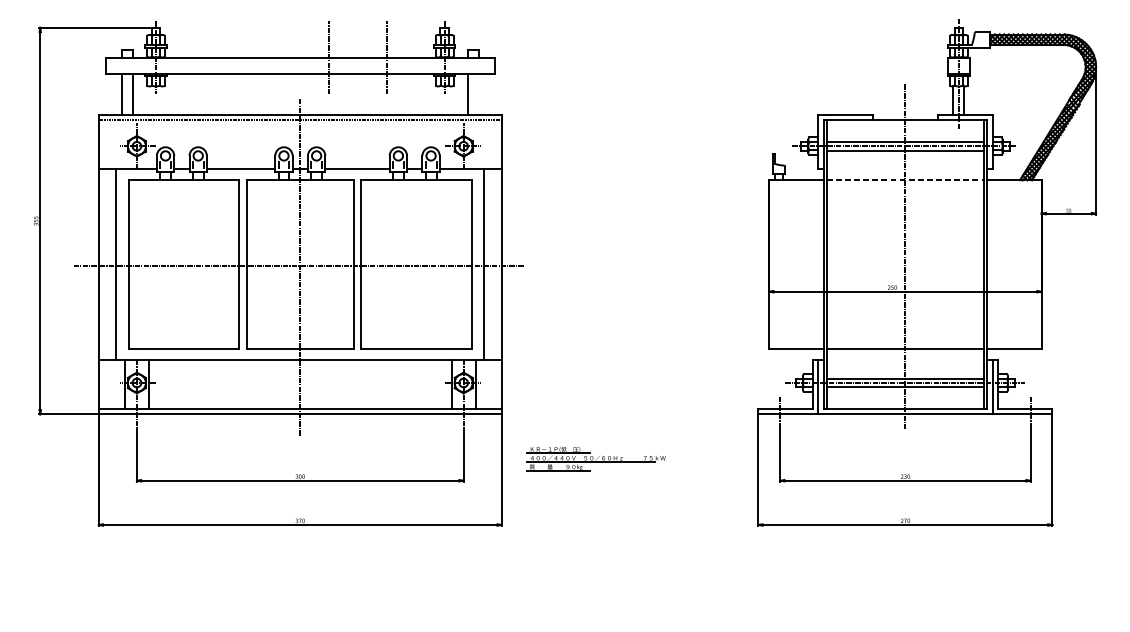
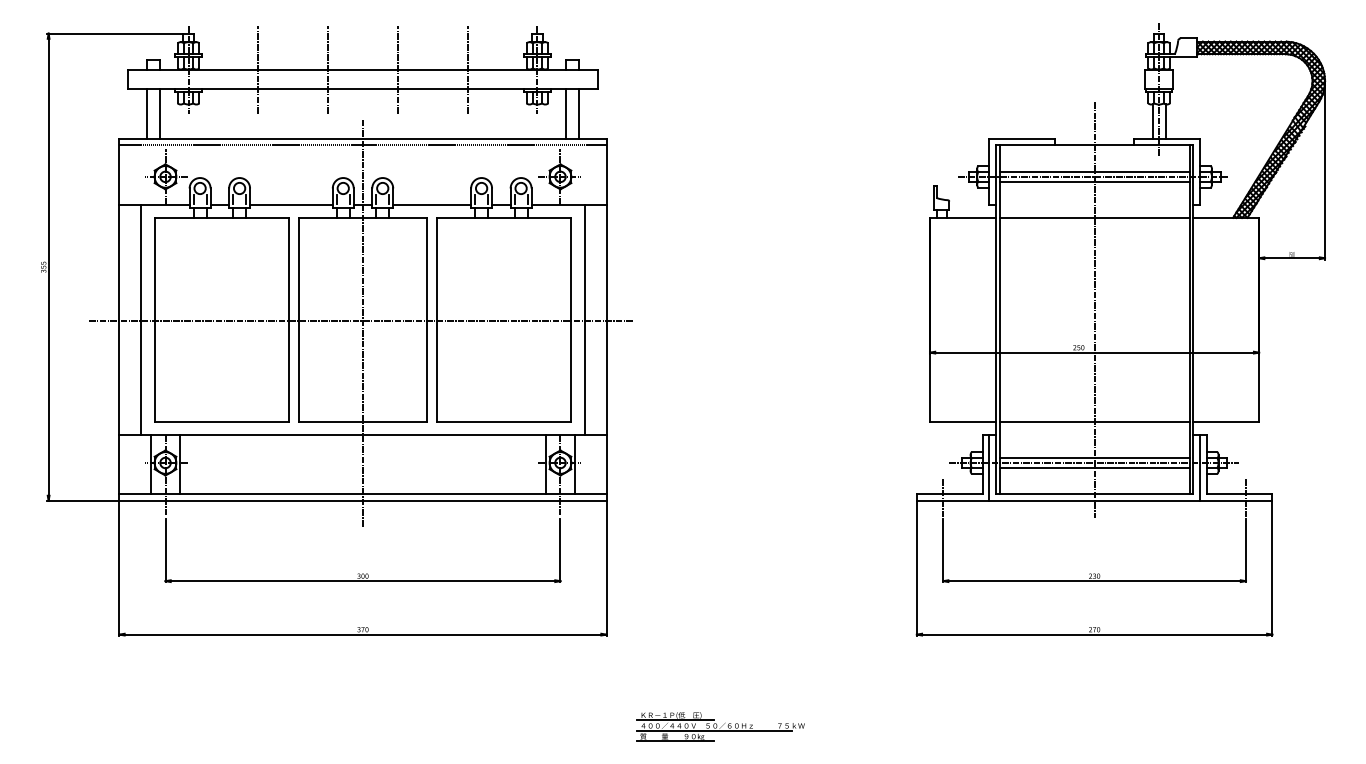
line: (213, 57) -> (258, 69), added
line: (271, 57) -> (328, 69), added
line: (478, 93) -> (578, 113), added
line: (906, 179) -> (1095, 217), dashed -> solid
part: (596, 458) -> (720, 726), moved

